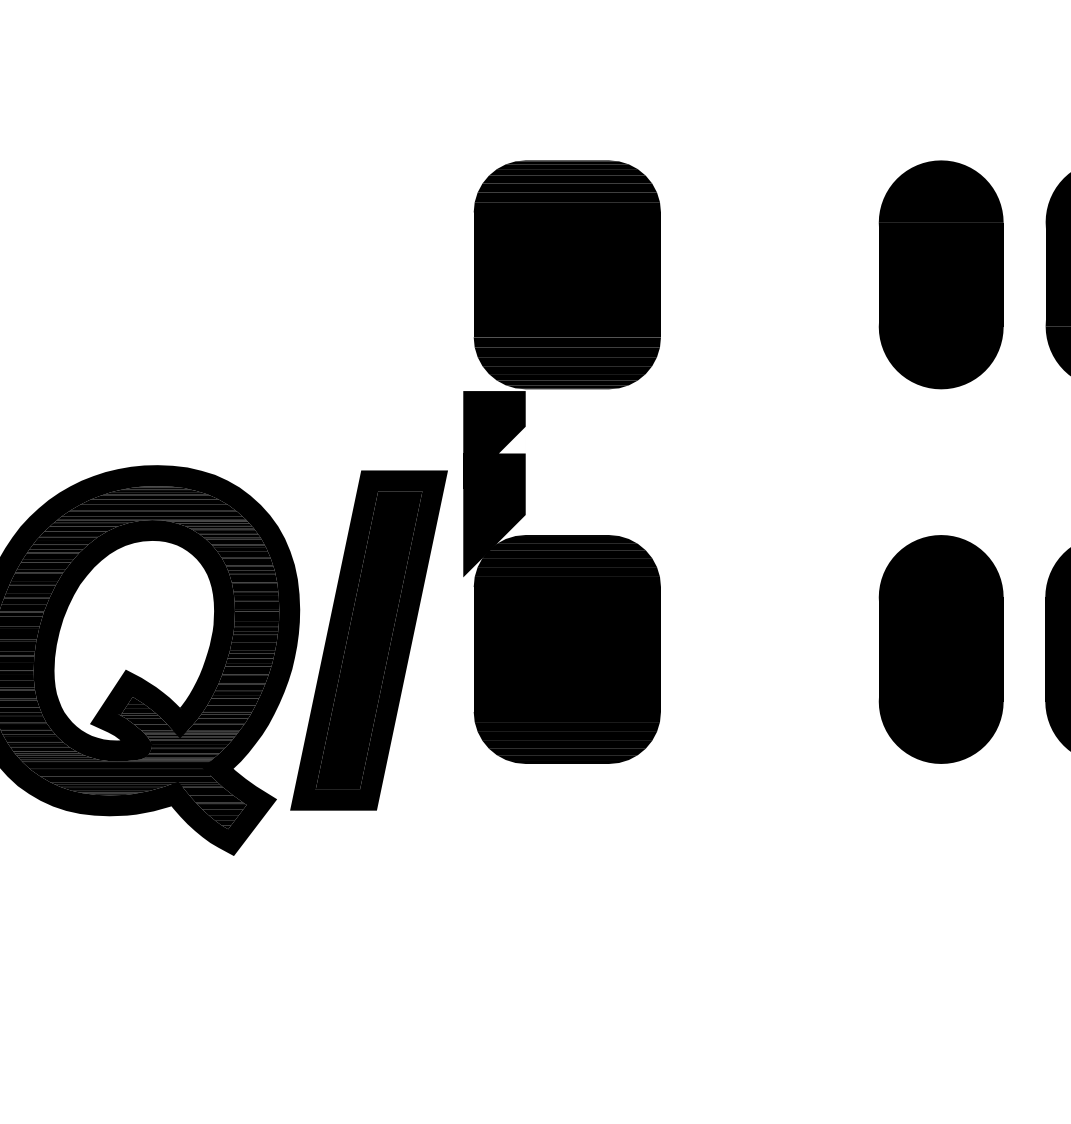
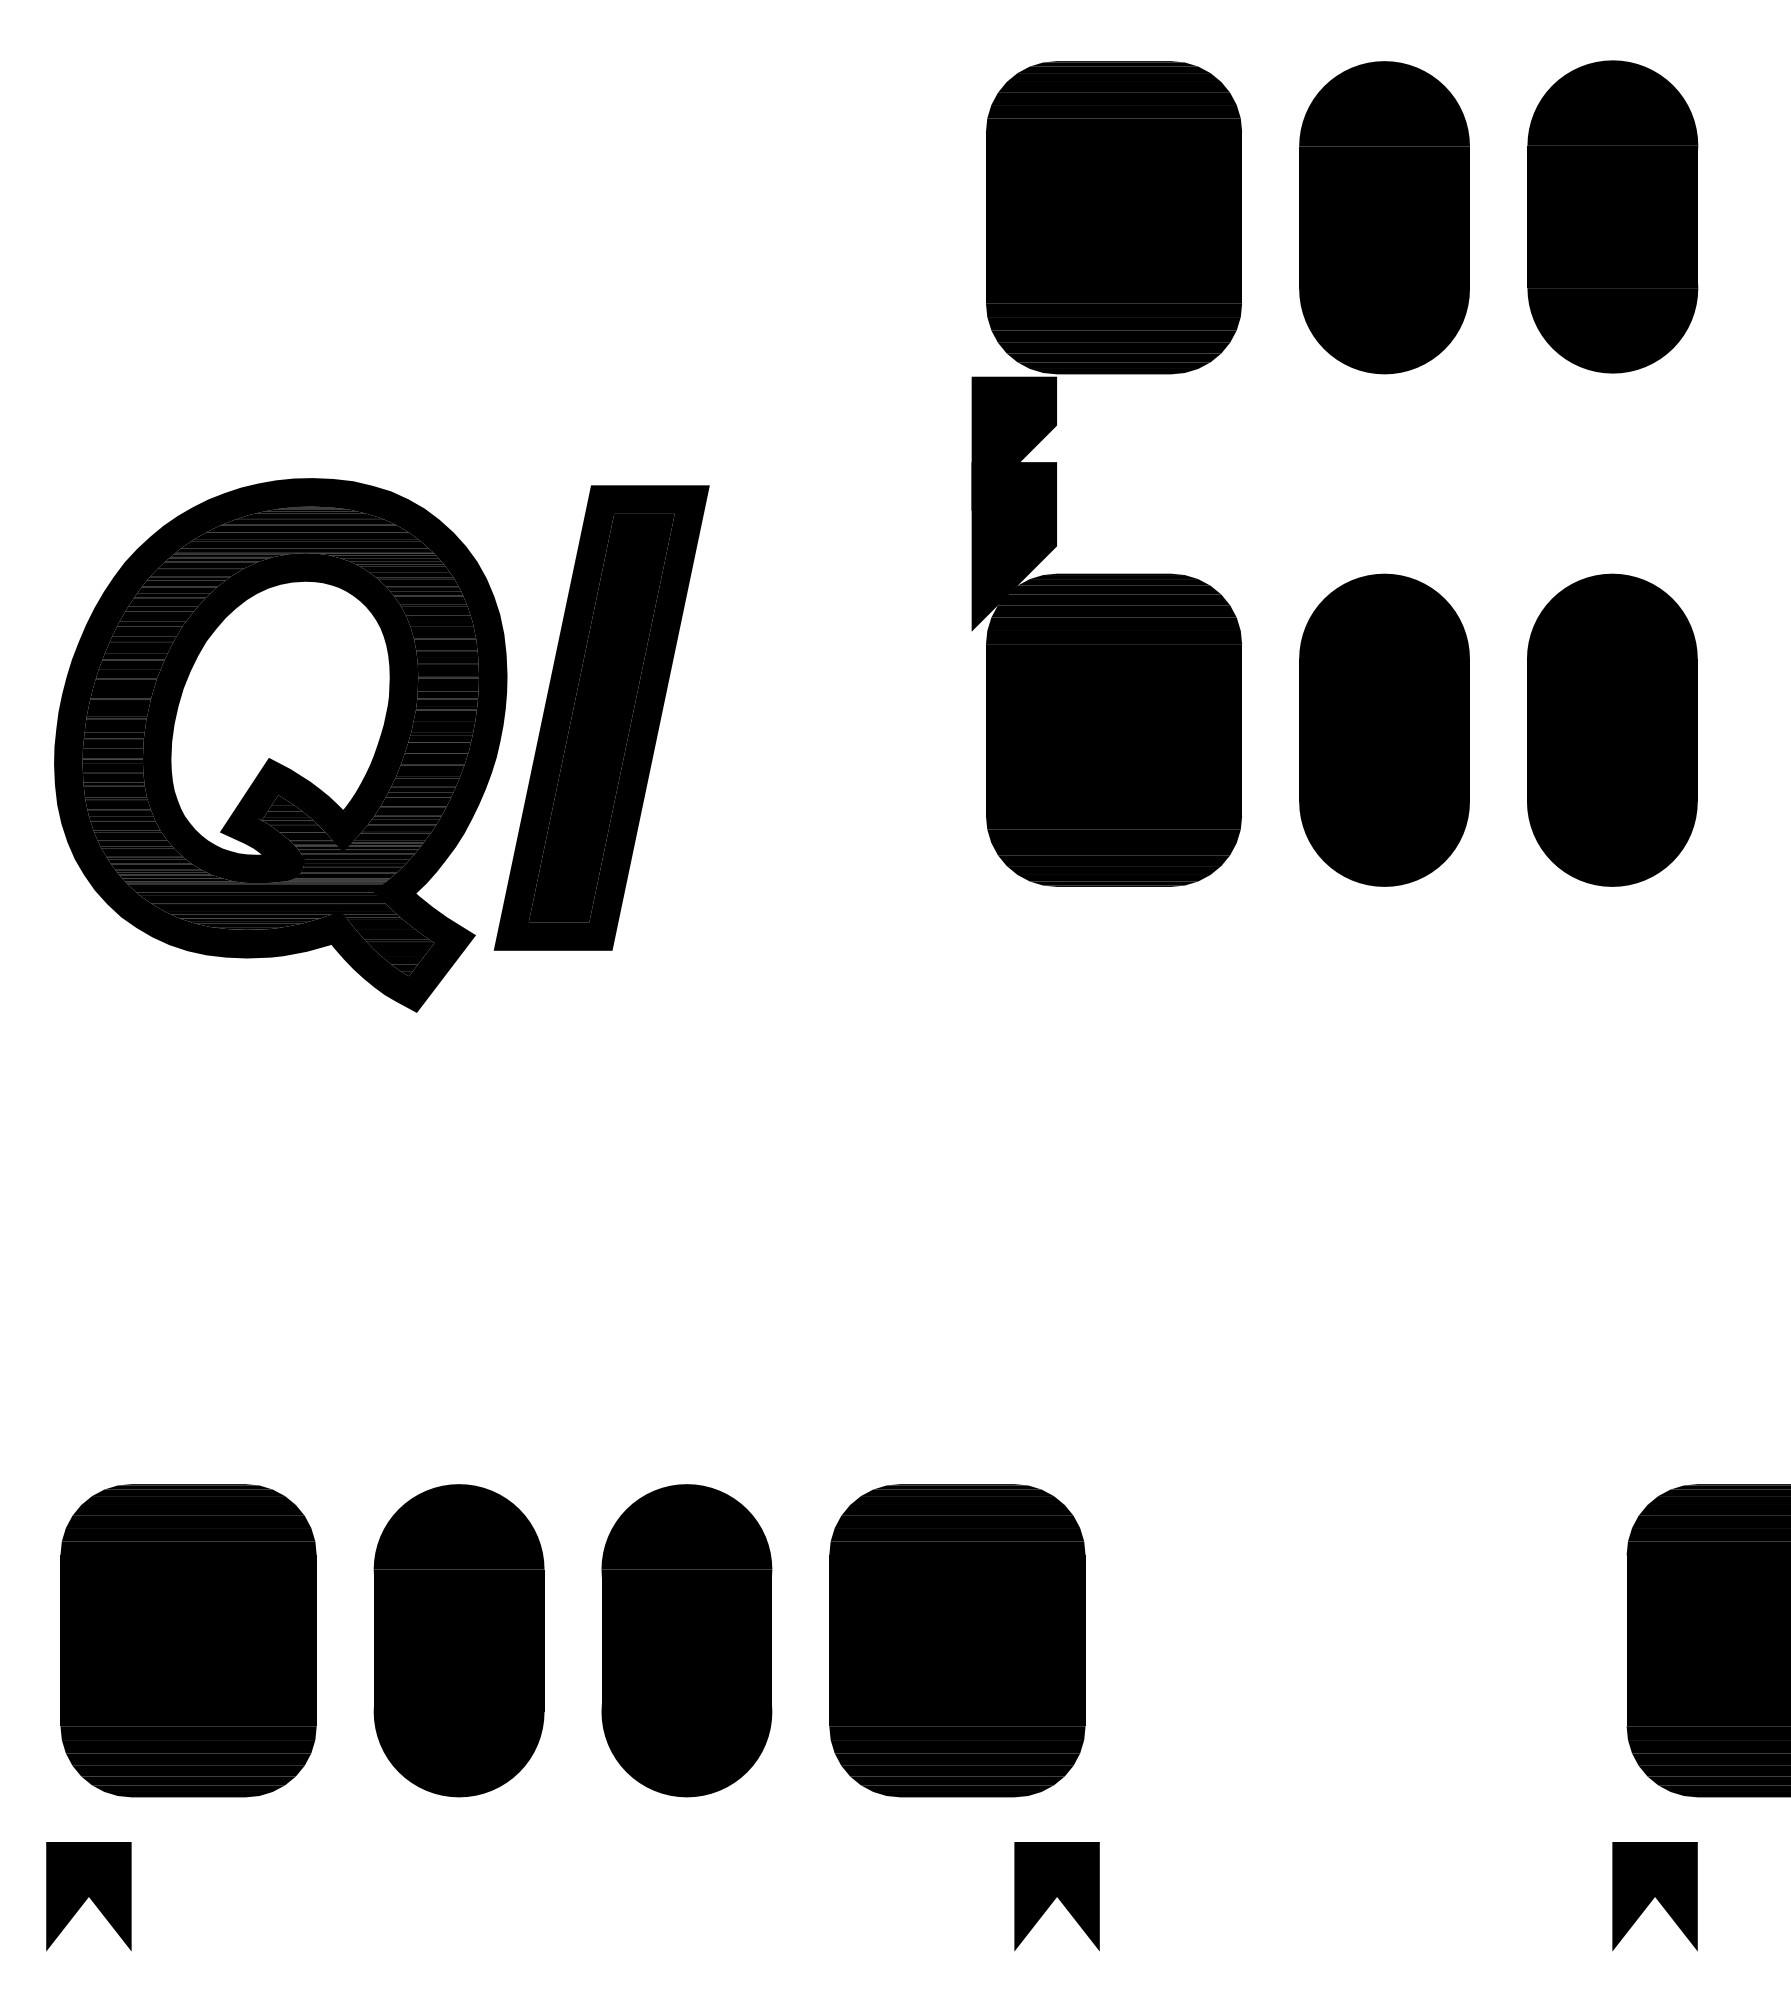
part: (525, 461) -> (1056, 473), moved

